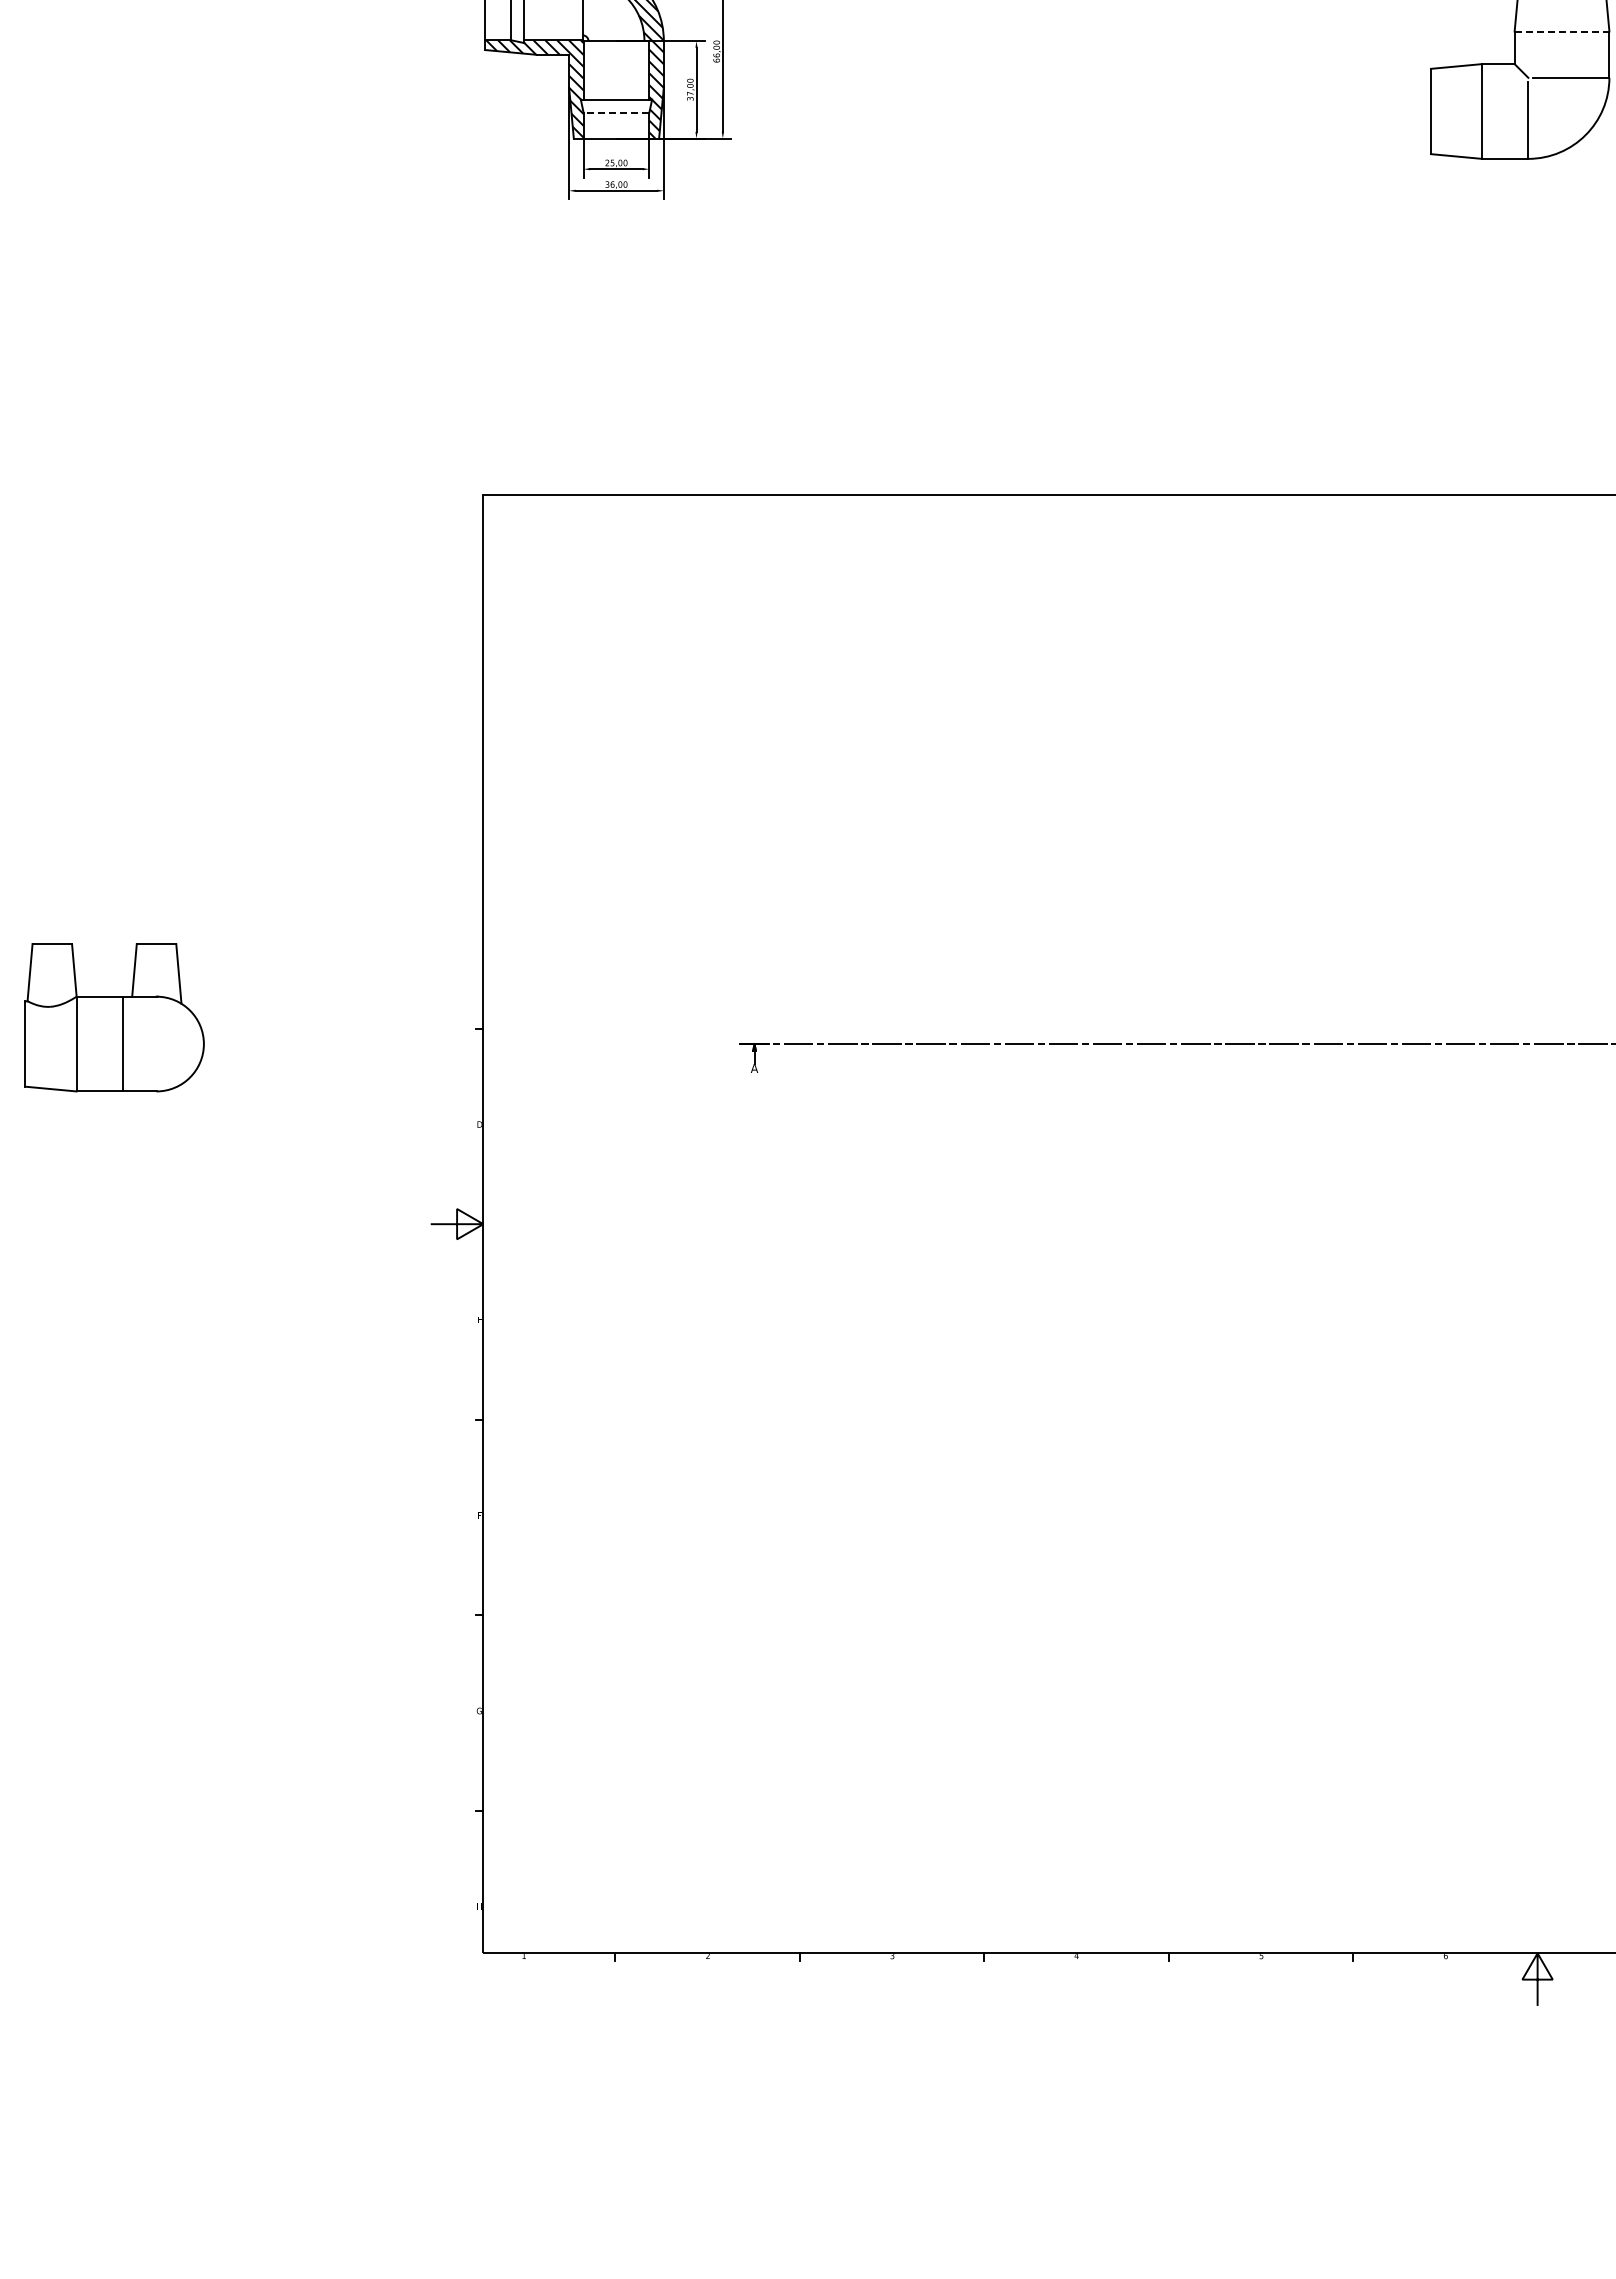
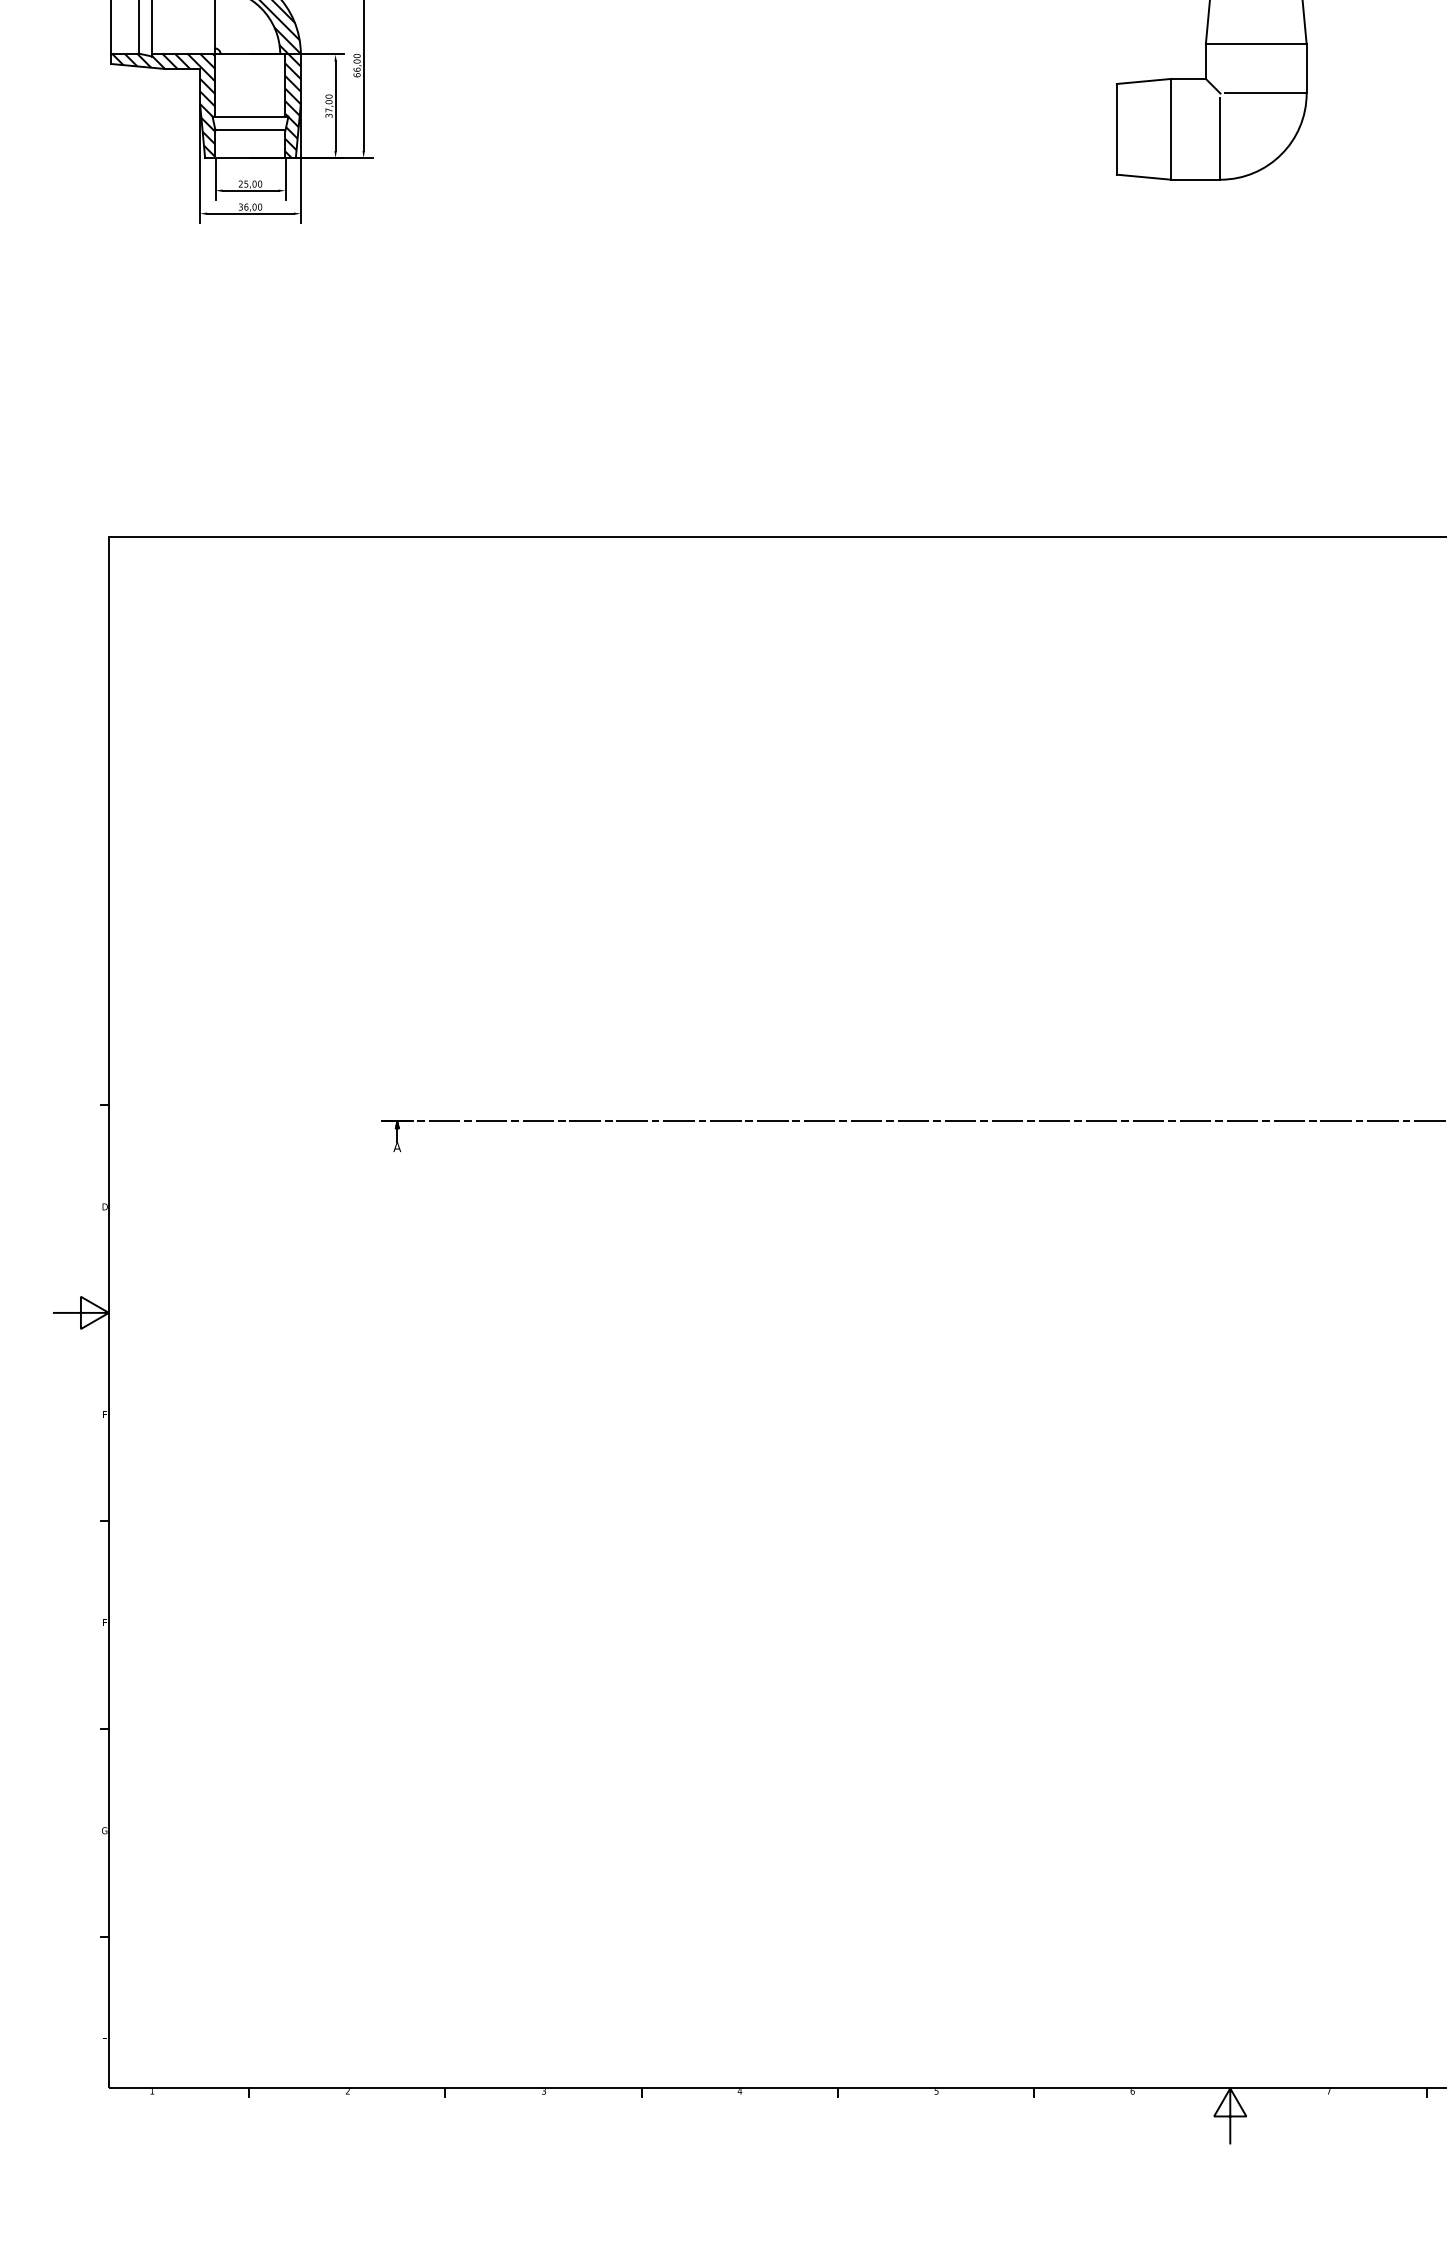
line: (1562, 31) -> (1256, 44), dashed -> solid
line: (616, 112) -> (250, 130), dashed -> solid

